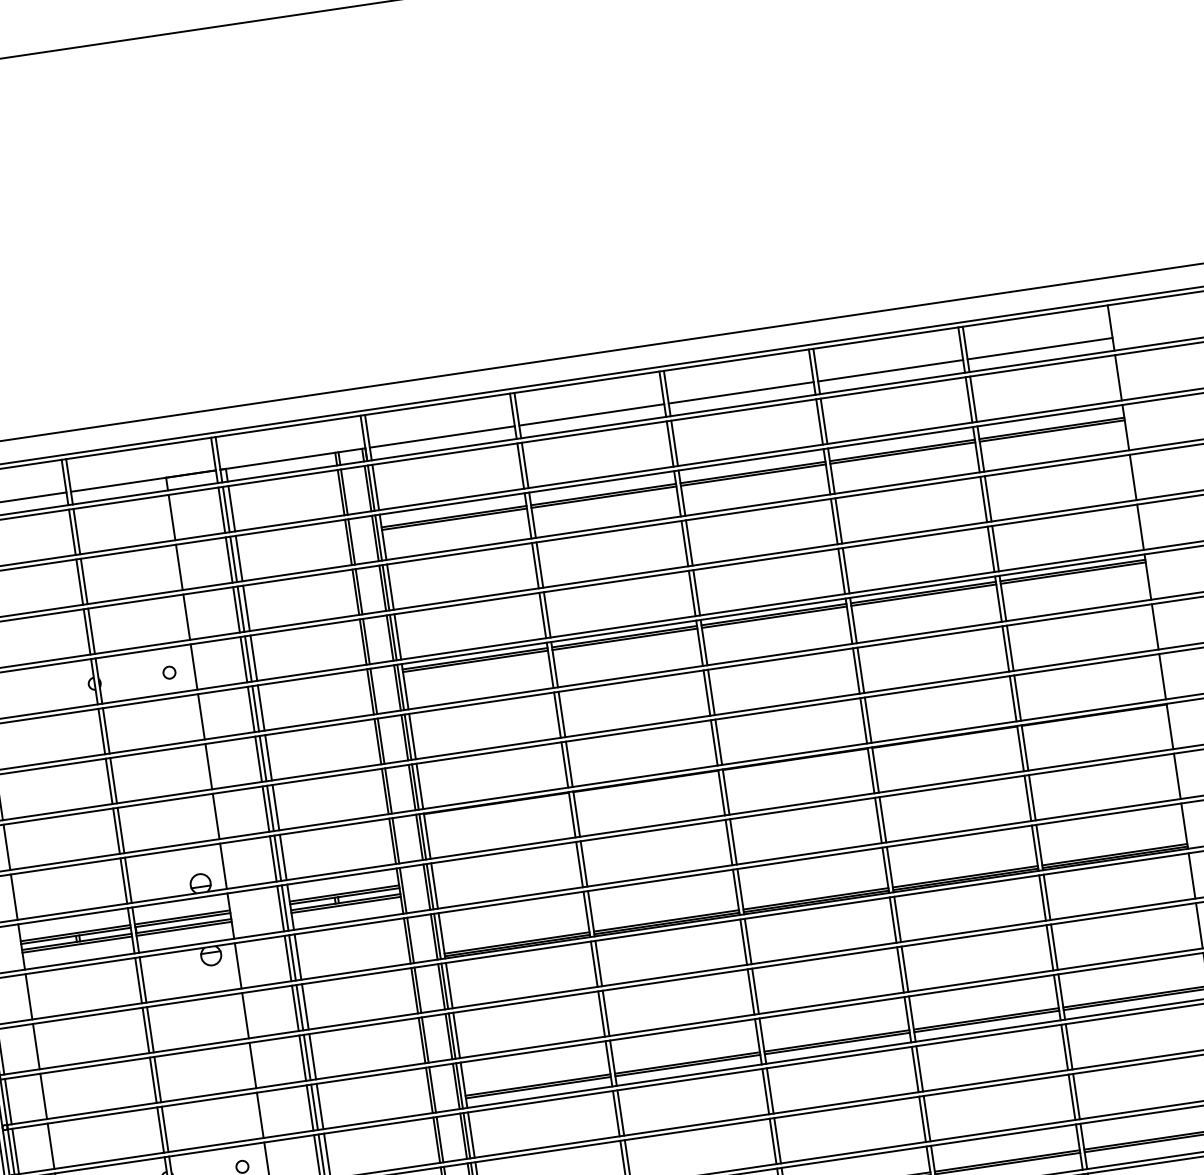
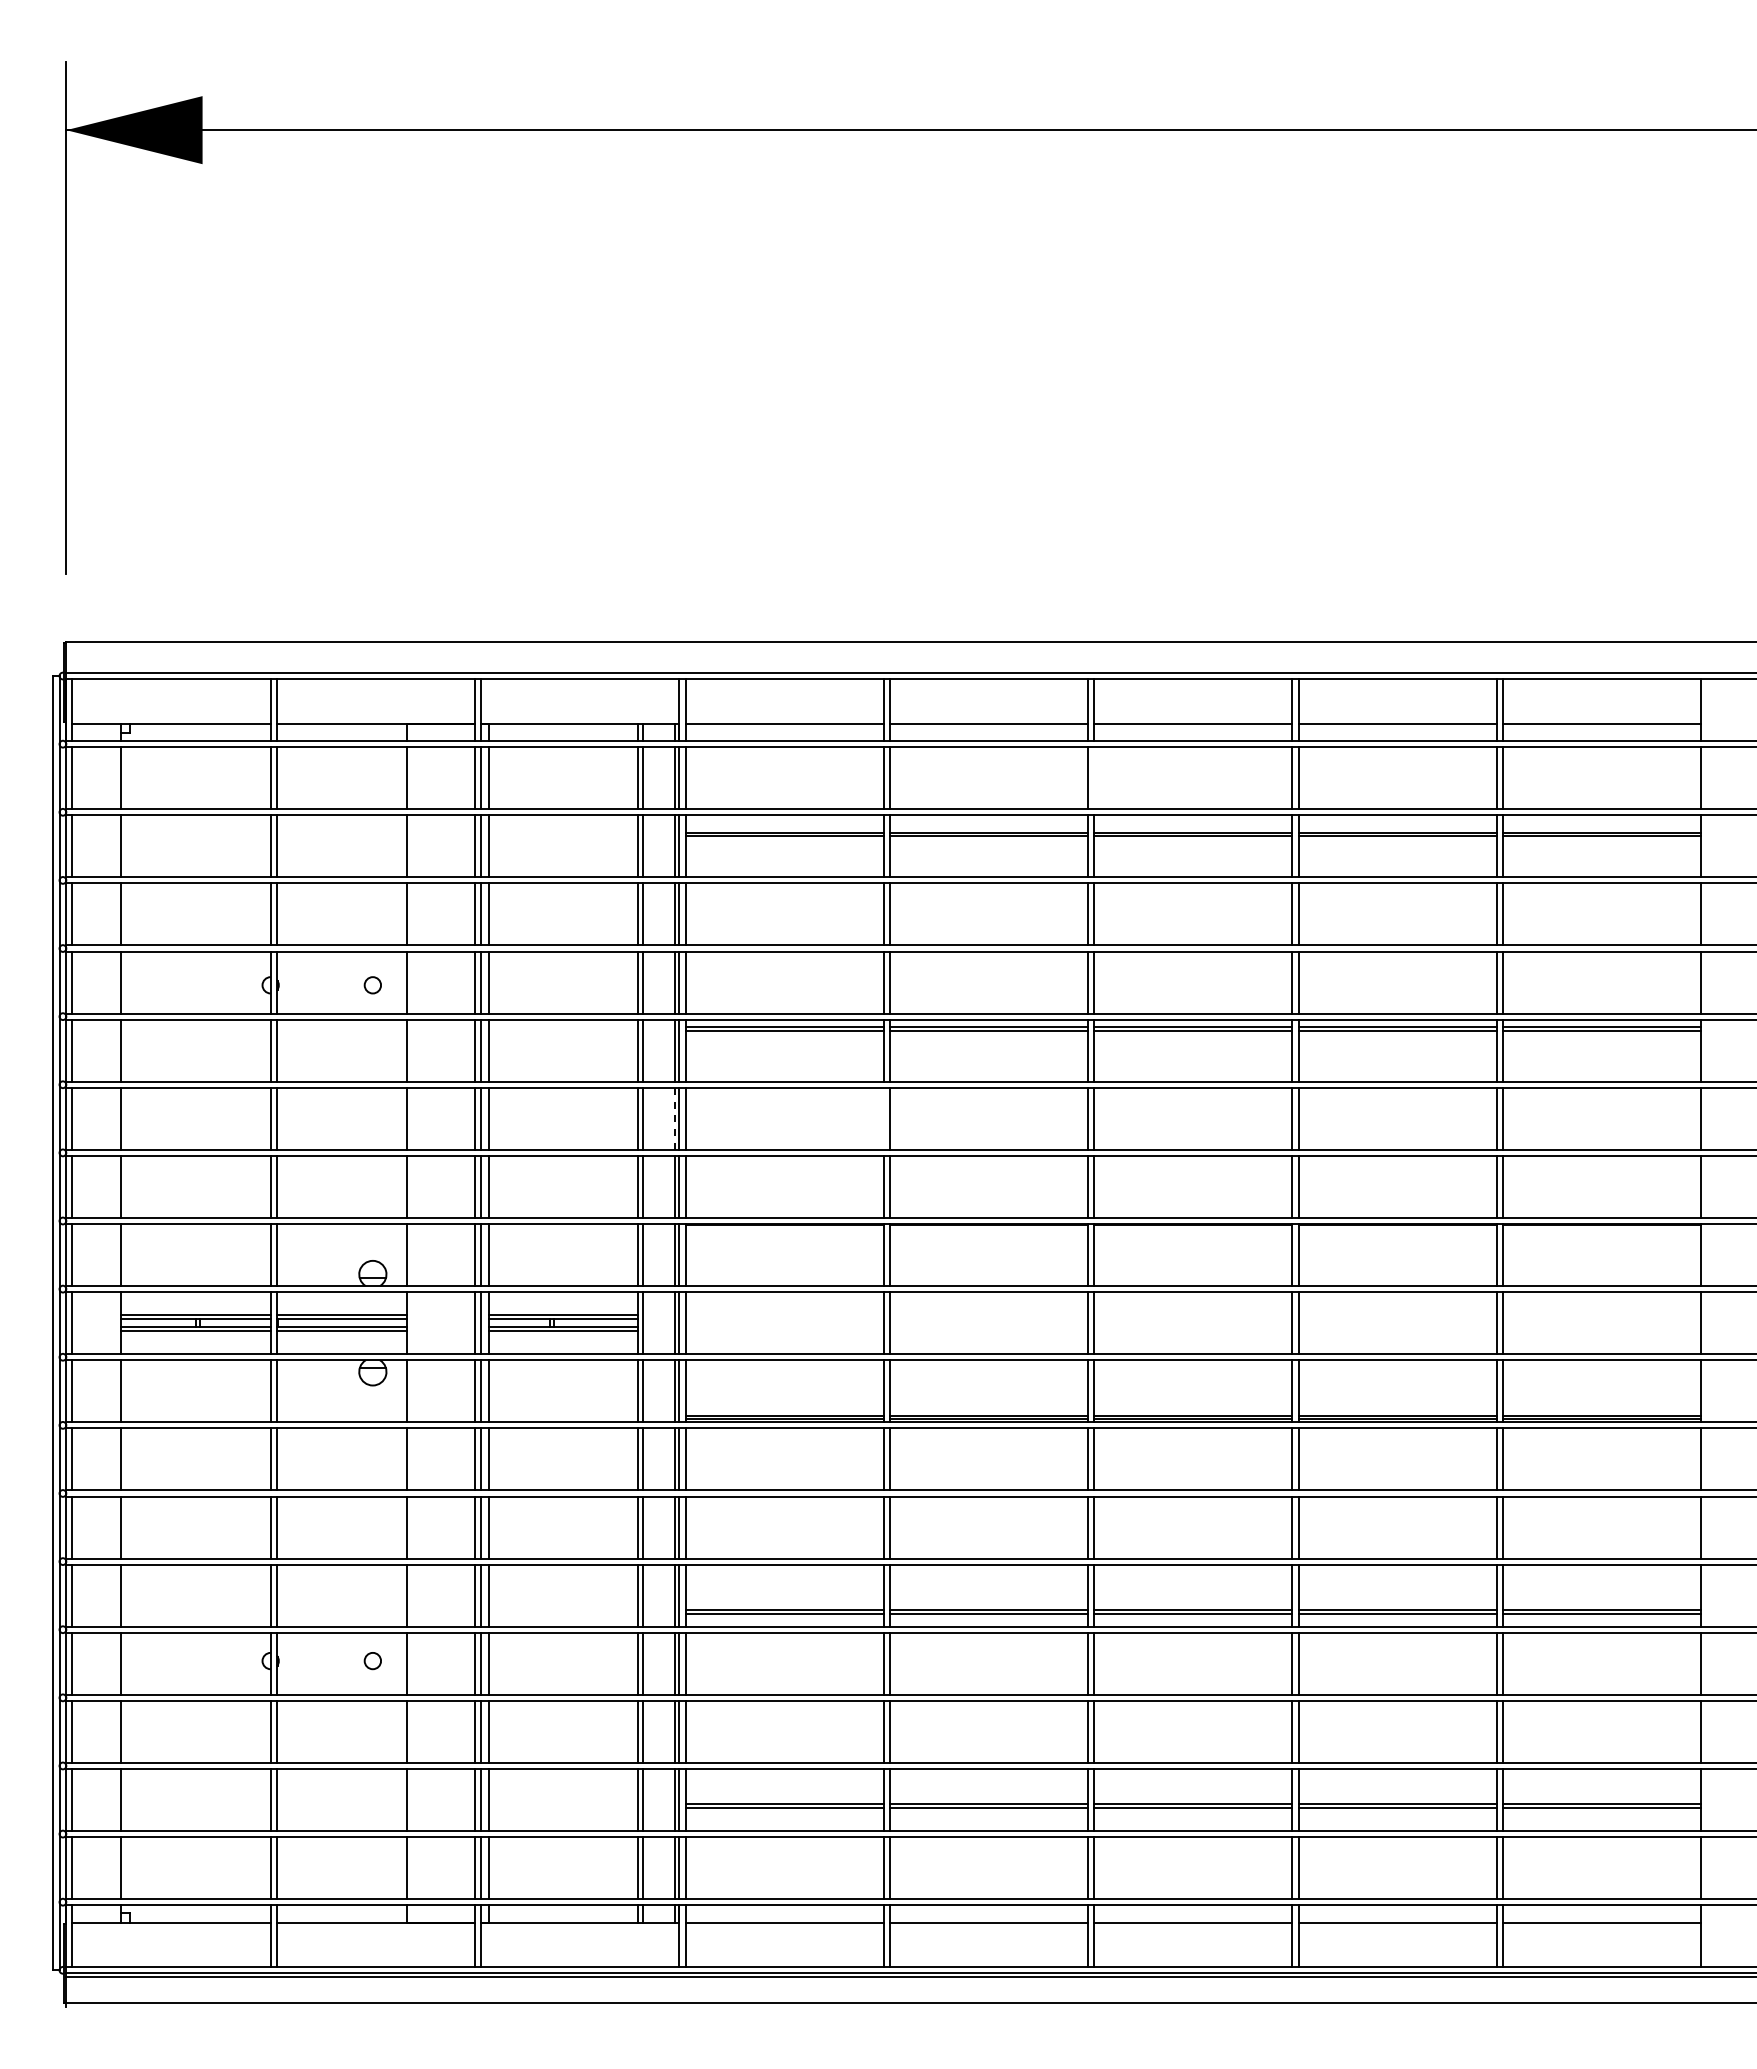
line: (674, 443) -> (1094, 778), removed
line: (557, 714) -> (883, 1118), removed
line: (404, 737) -> (674, 1118), solid -> dashed

